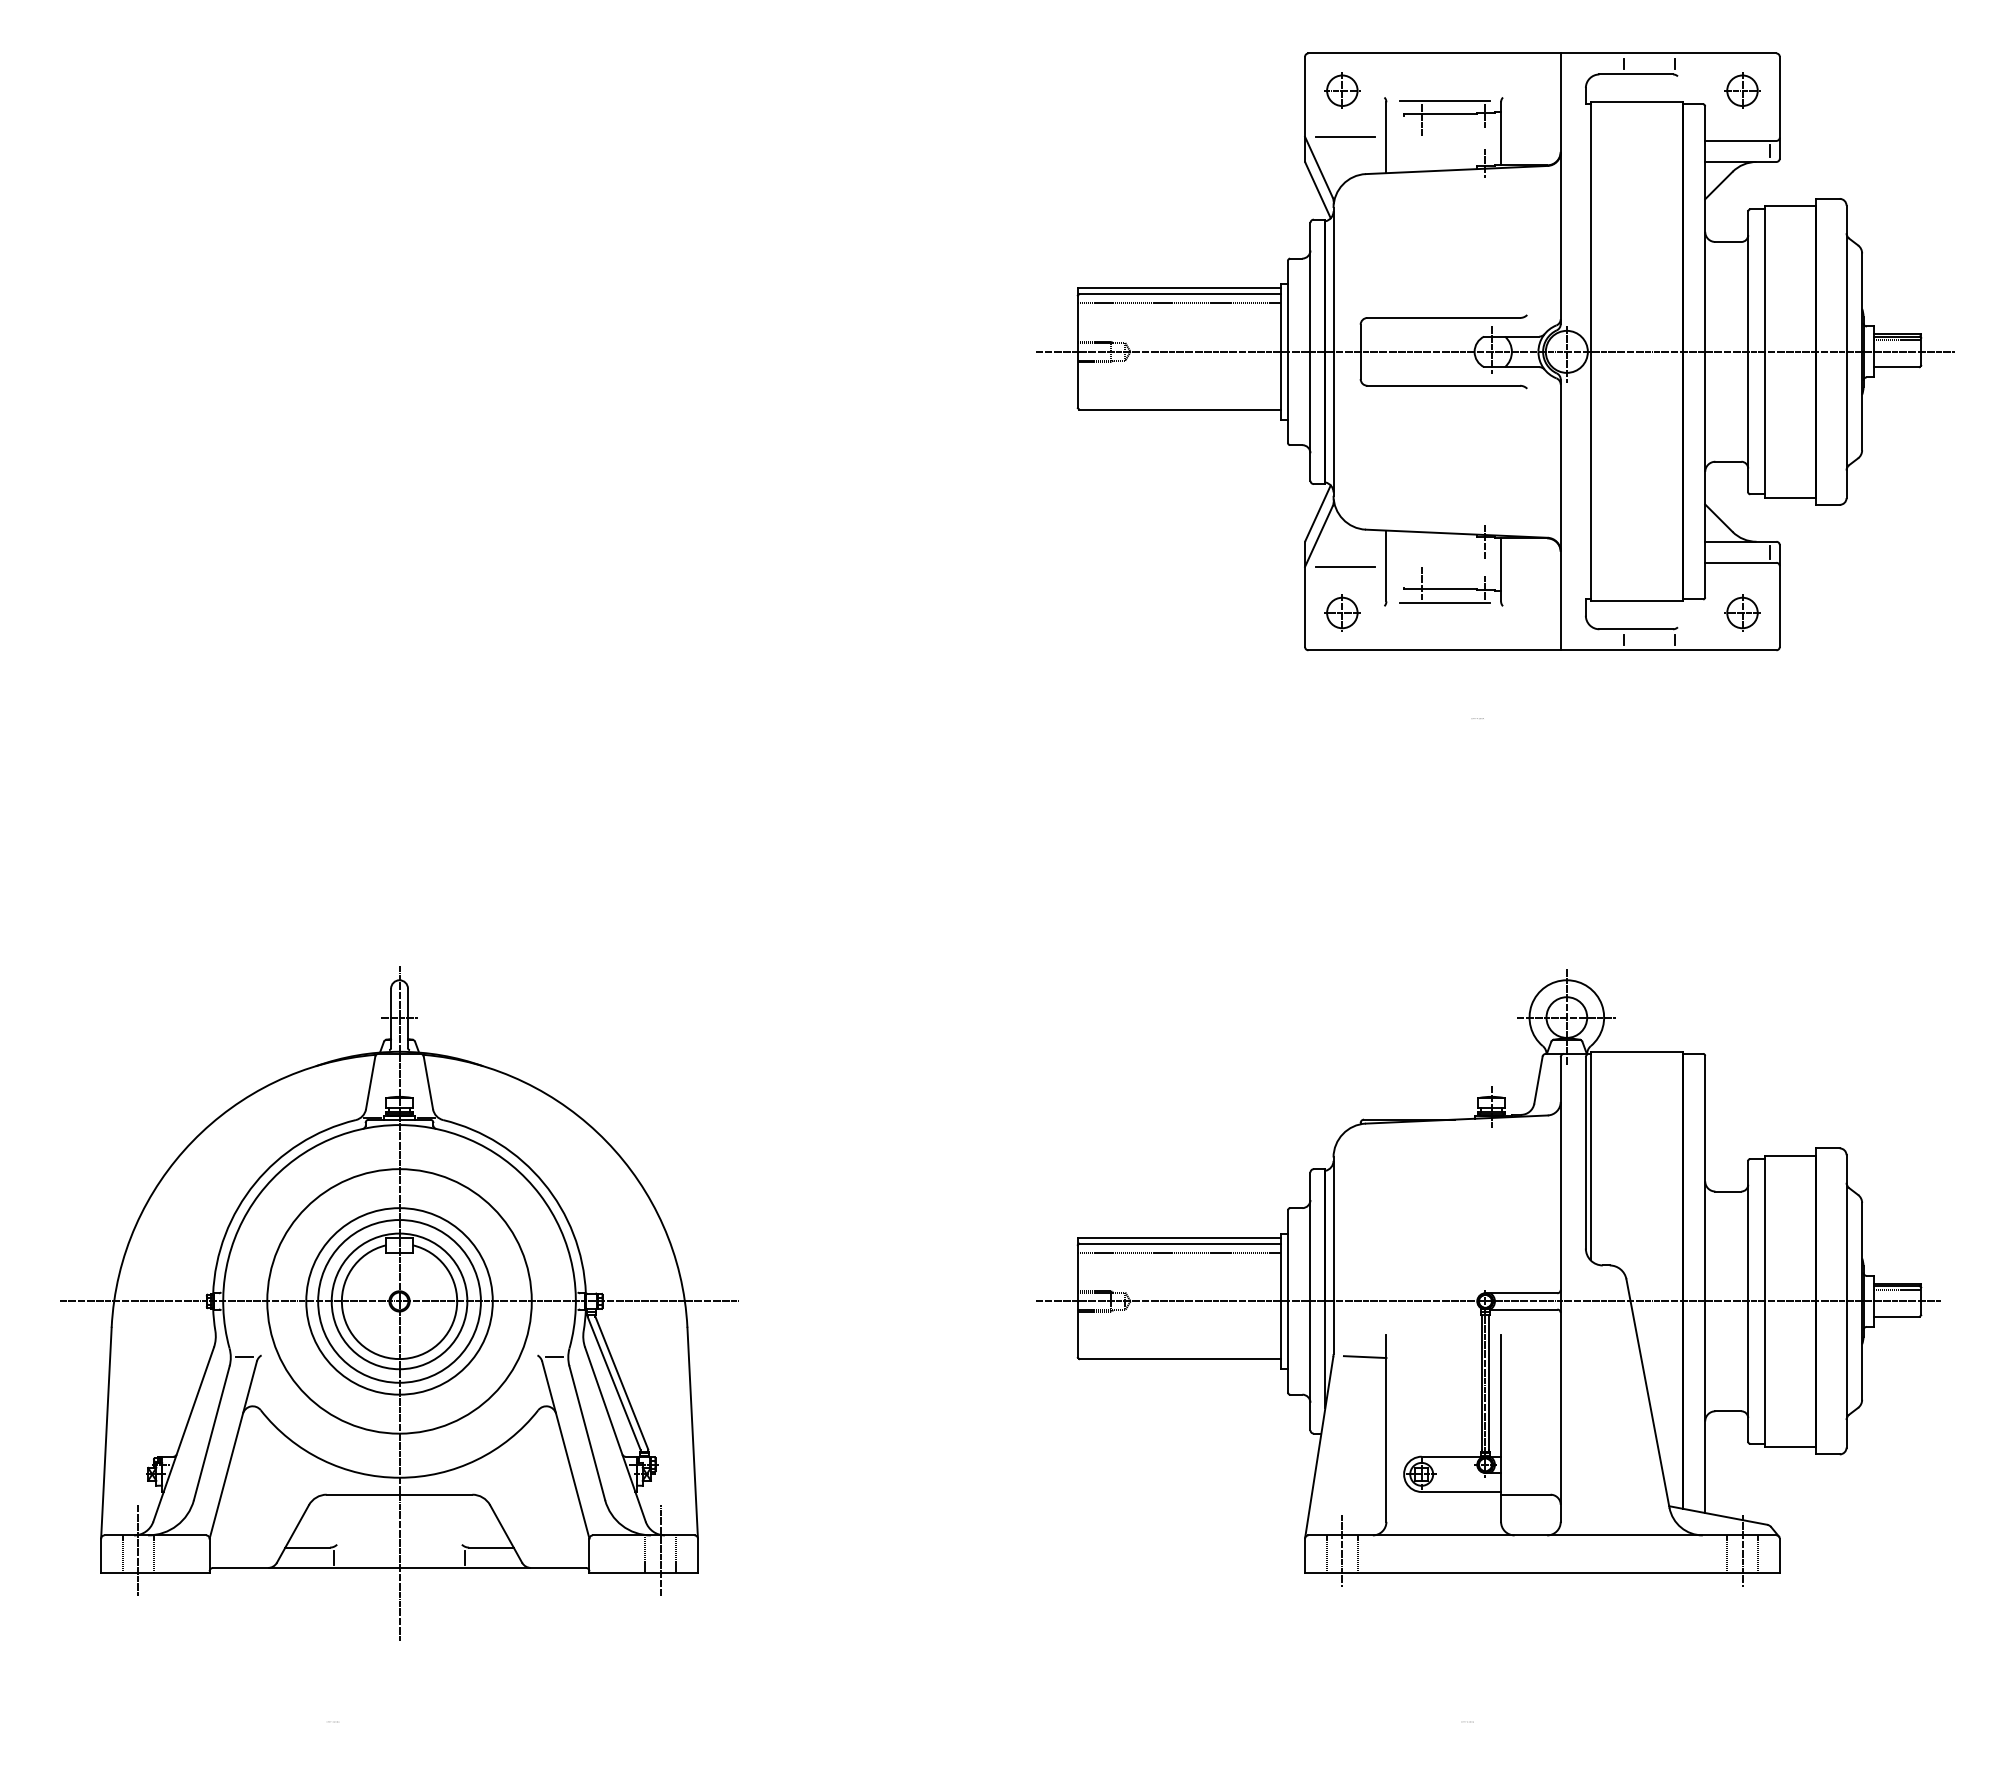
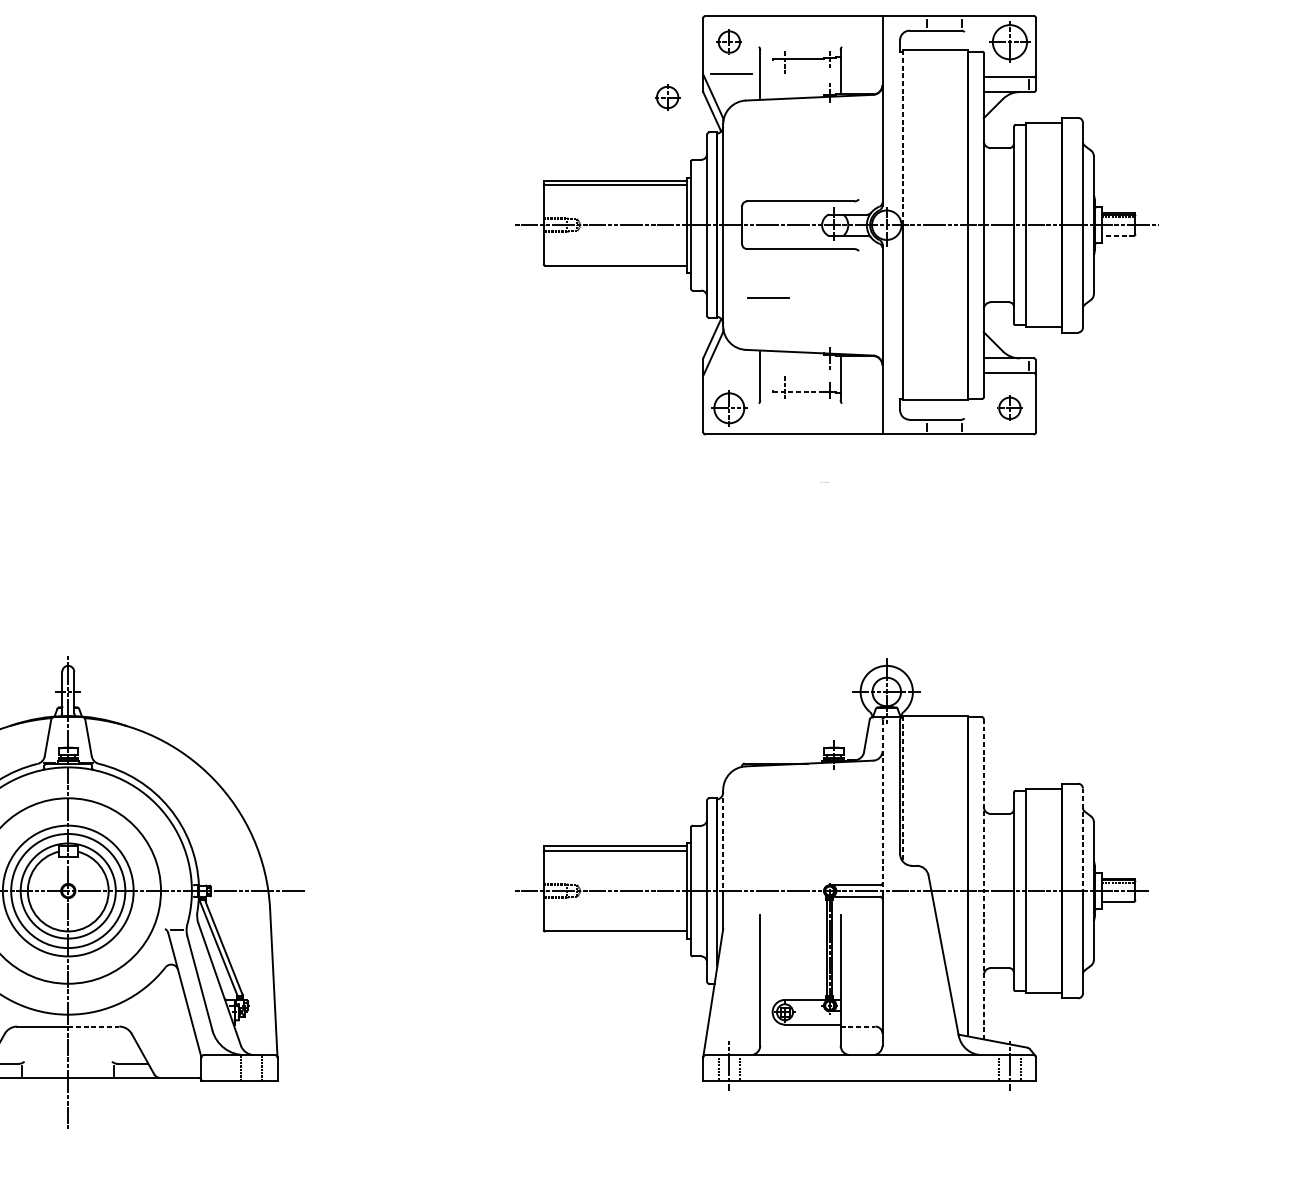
part: (1742, 90) -> (1009, 41), size x1.6
line: (1444, 100) -> (800, 48), removed
part: (1254, 169) -> (667, 97), added
line: (1590, 227) -> (903, 138), solid -> dashed
line: (1179, 303) -> (615, 191), removed
line: (1896, 367) -> (1117, 236), solid -> dashed
line: (1345, 566) -> (768, 297), moved
line: (1440, 589) -> (798, 391), solid -> dashed
line: (1444, 602) -> (800, 400), removed
part: (1342, 612) -> (729, 407), size x1.4
line: (1590, 1156) -> (903, 789), solid -> dashed
line: (1560, 1179) -> (882, 805), solid -> dashed
line: (1846, 1228) -> (1082, 839), solid -> dashed
line: (1333, 1229) -> (723, 840), solid -> dashed
line: (1179, 1252) -> (615, 856), removed
line: (1705, 1284) -> (984, 879), solid -> dashed
line: (1364, 1357) -> (744, 930), removed
line: (436, 1494) -> (94, 1026), solid -> dashed
line: (1525, 1494) -> (857, 1026), solid -> dashed
line: (660, 1550) -> (251, 1065), removed

